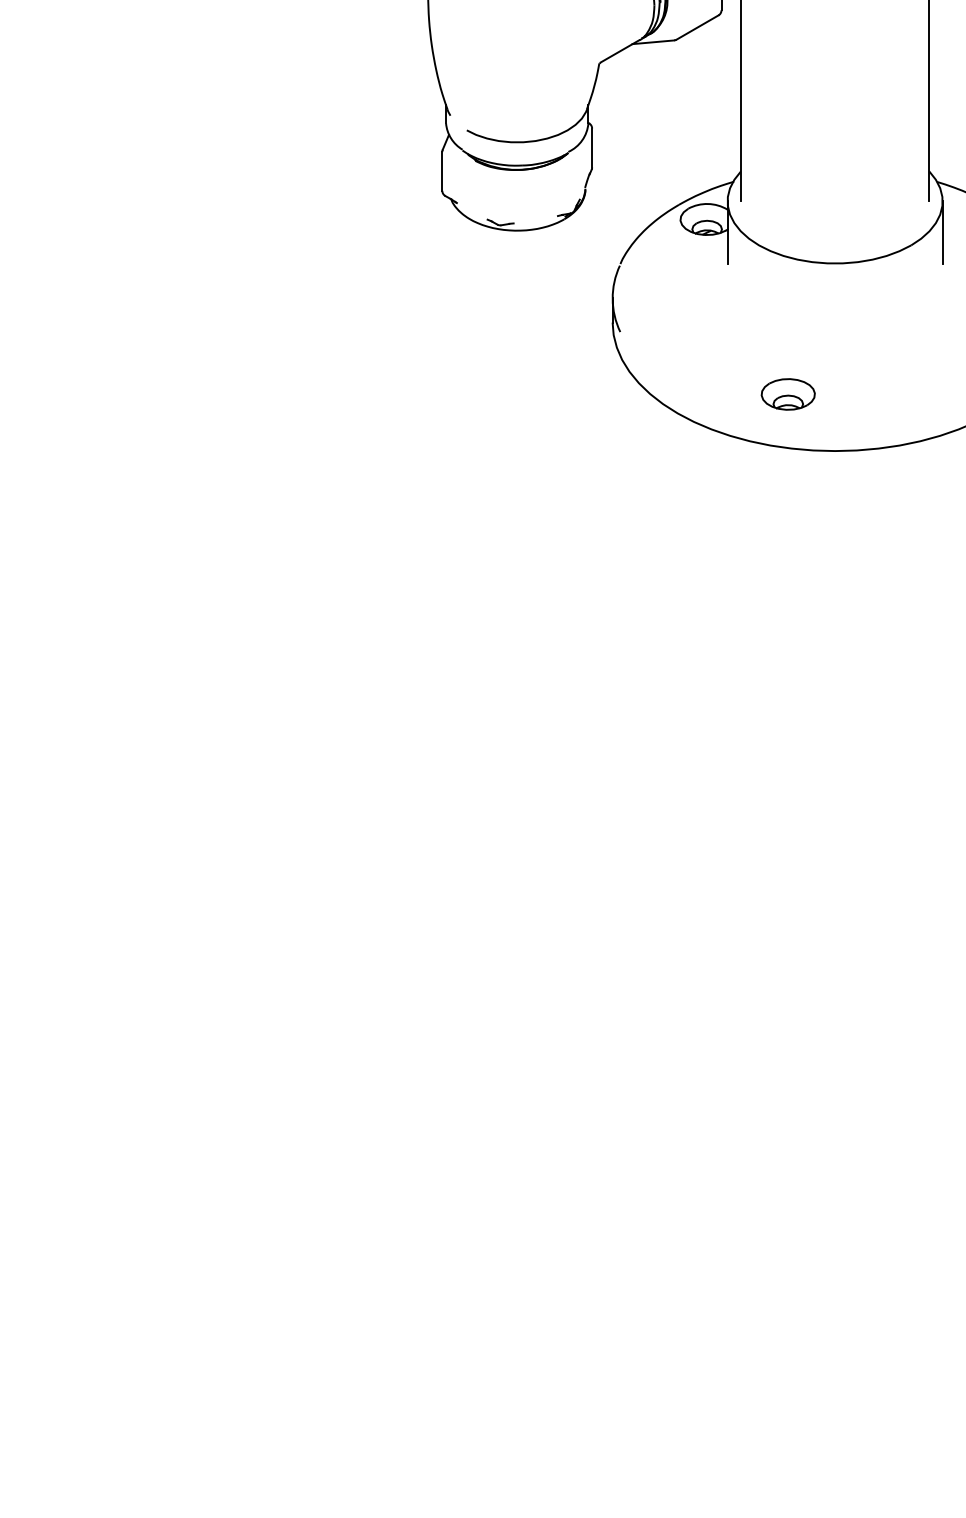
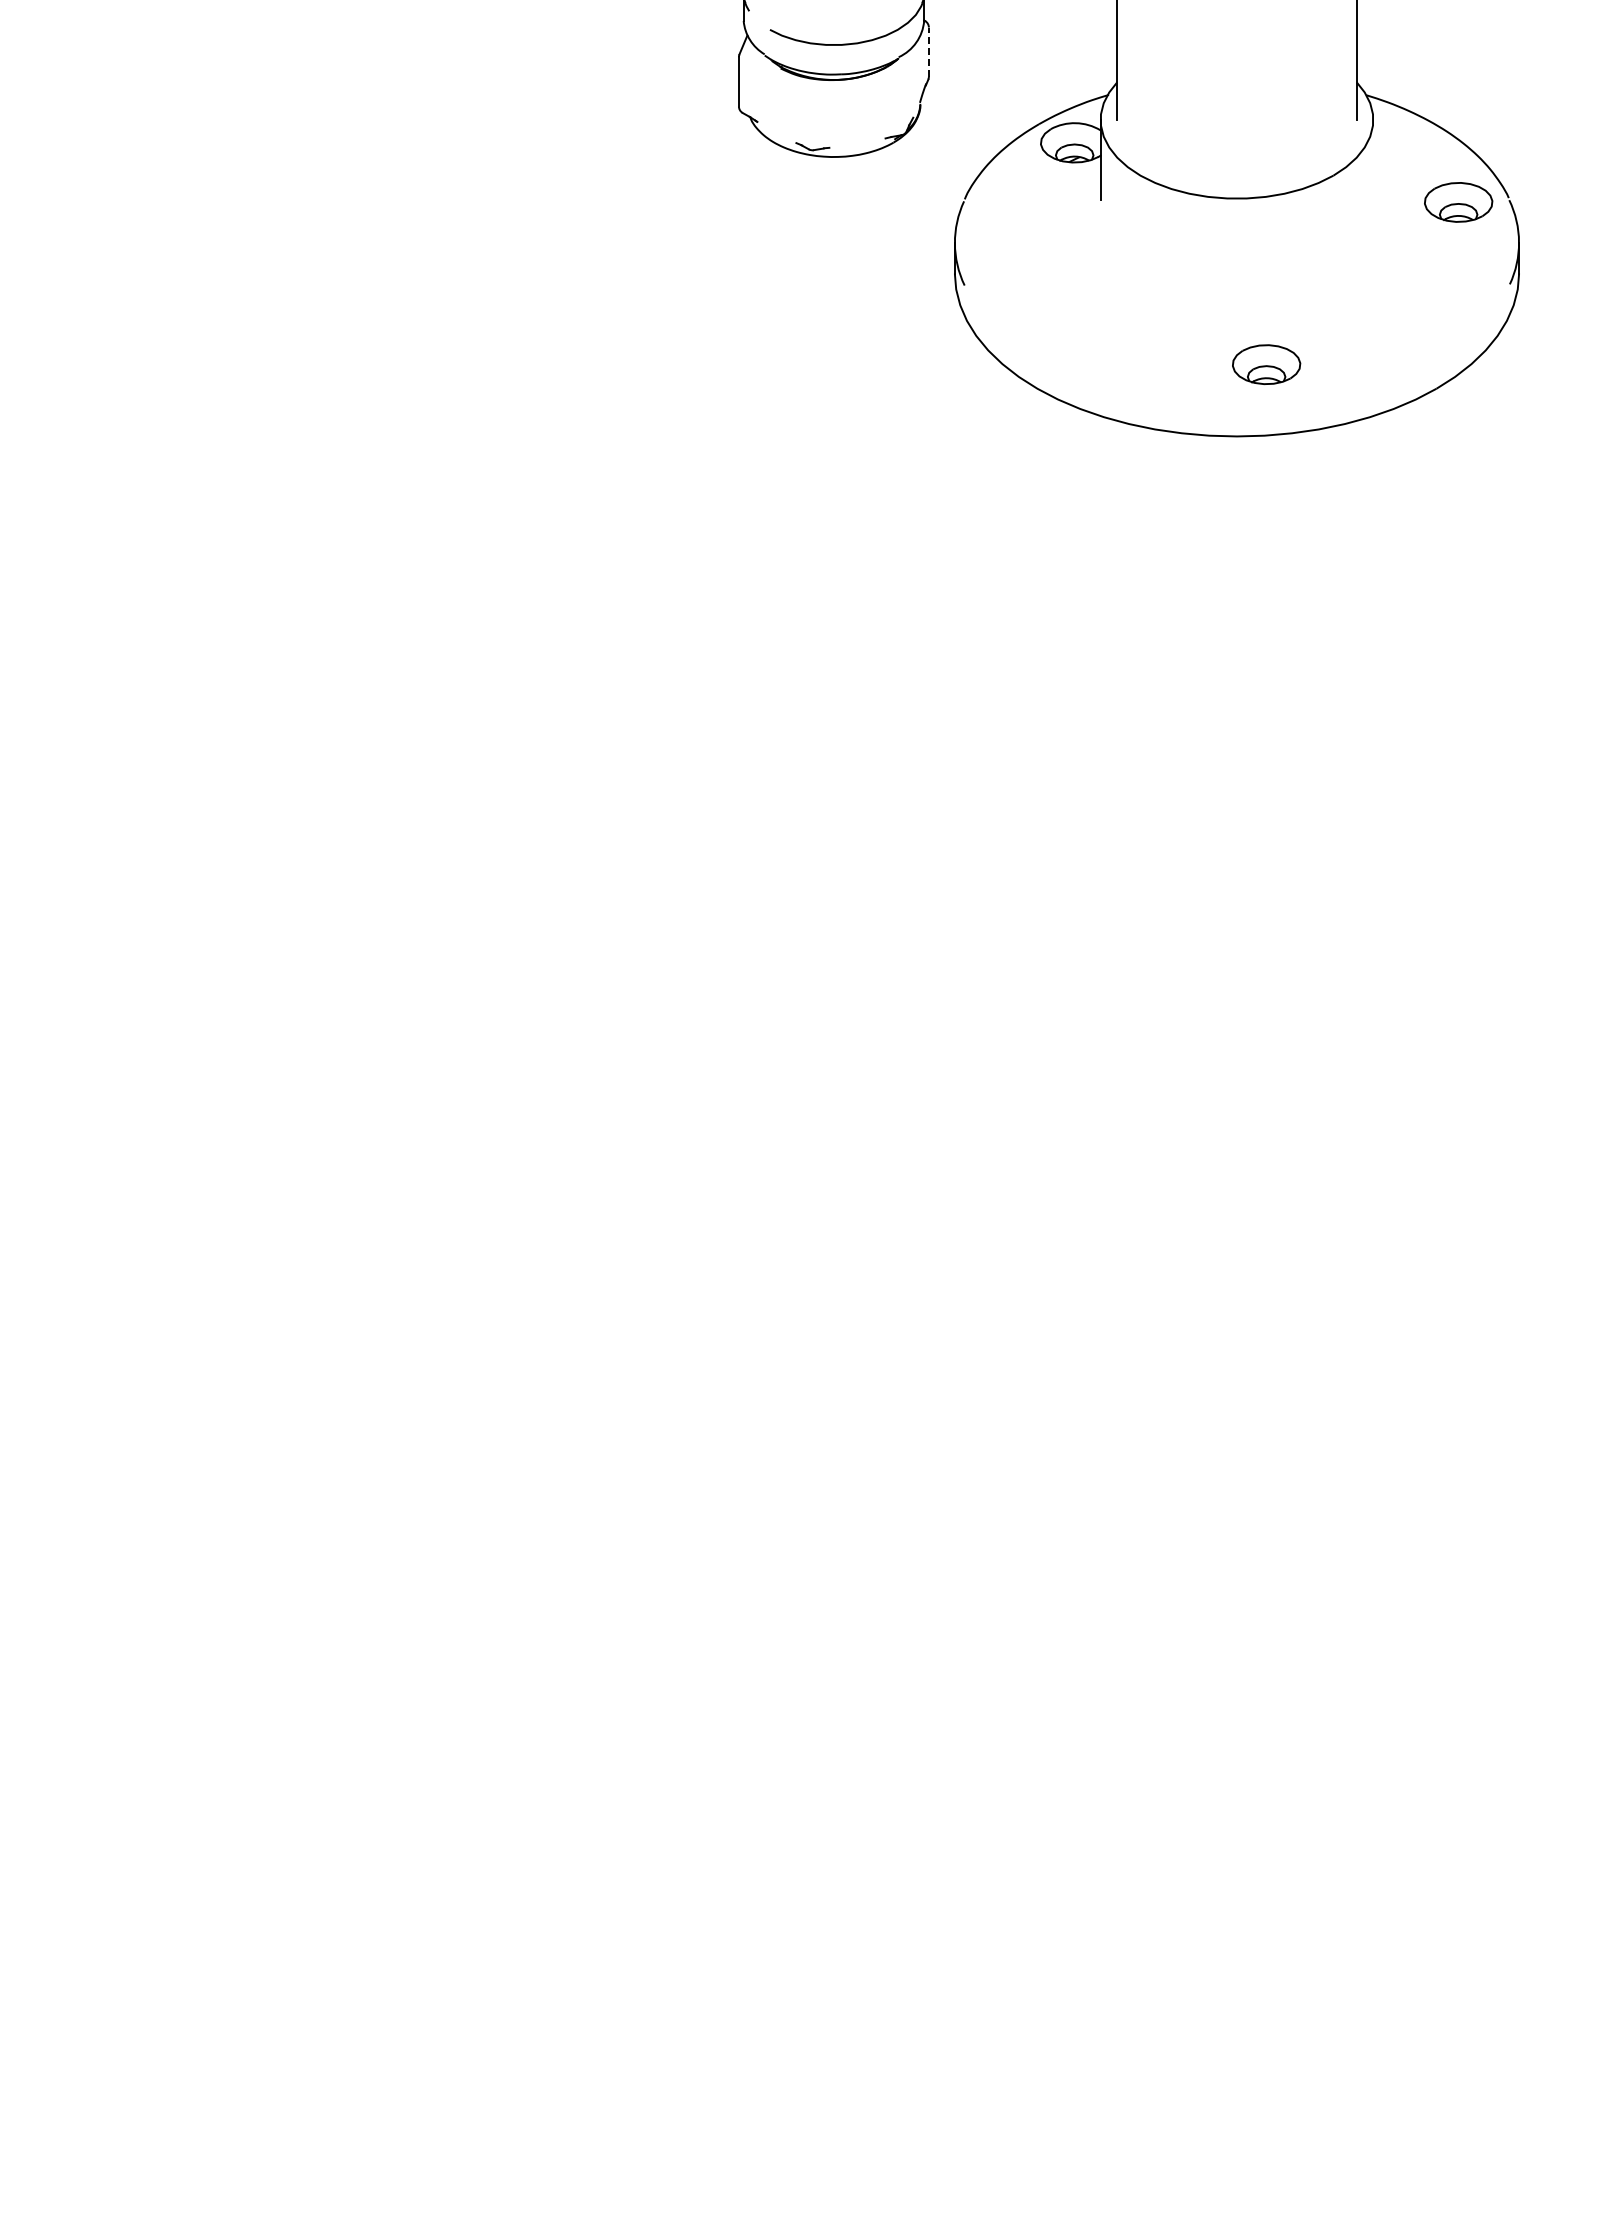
line: (591, 148) -> (928, 52), solid -> dashed
line: (942, 232) -> (1373, 159), removed
part: (788, 394) -> (1266, 364), moved

